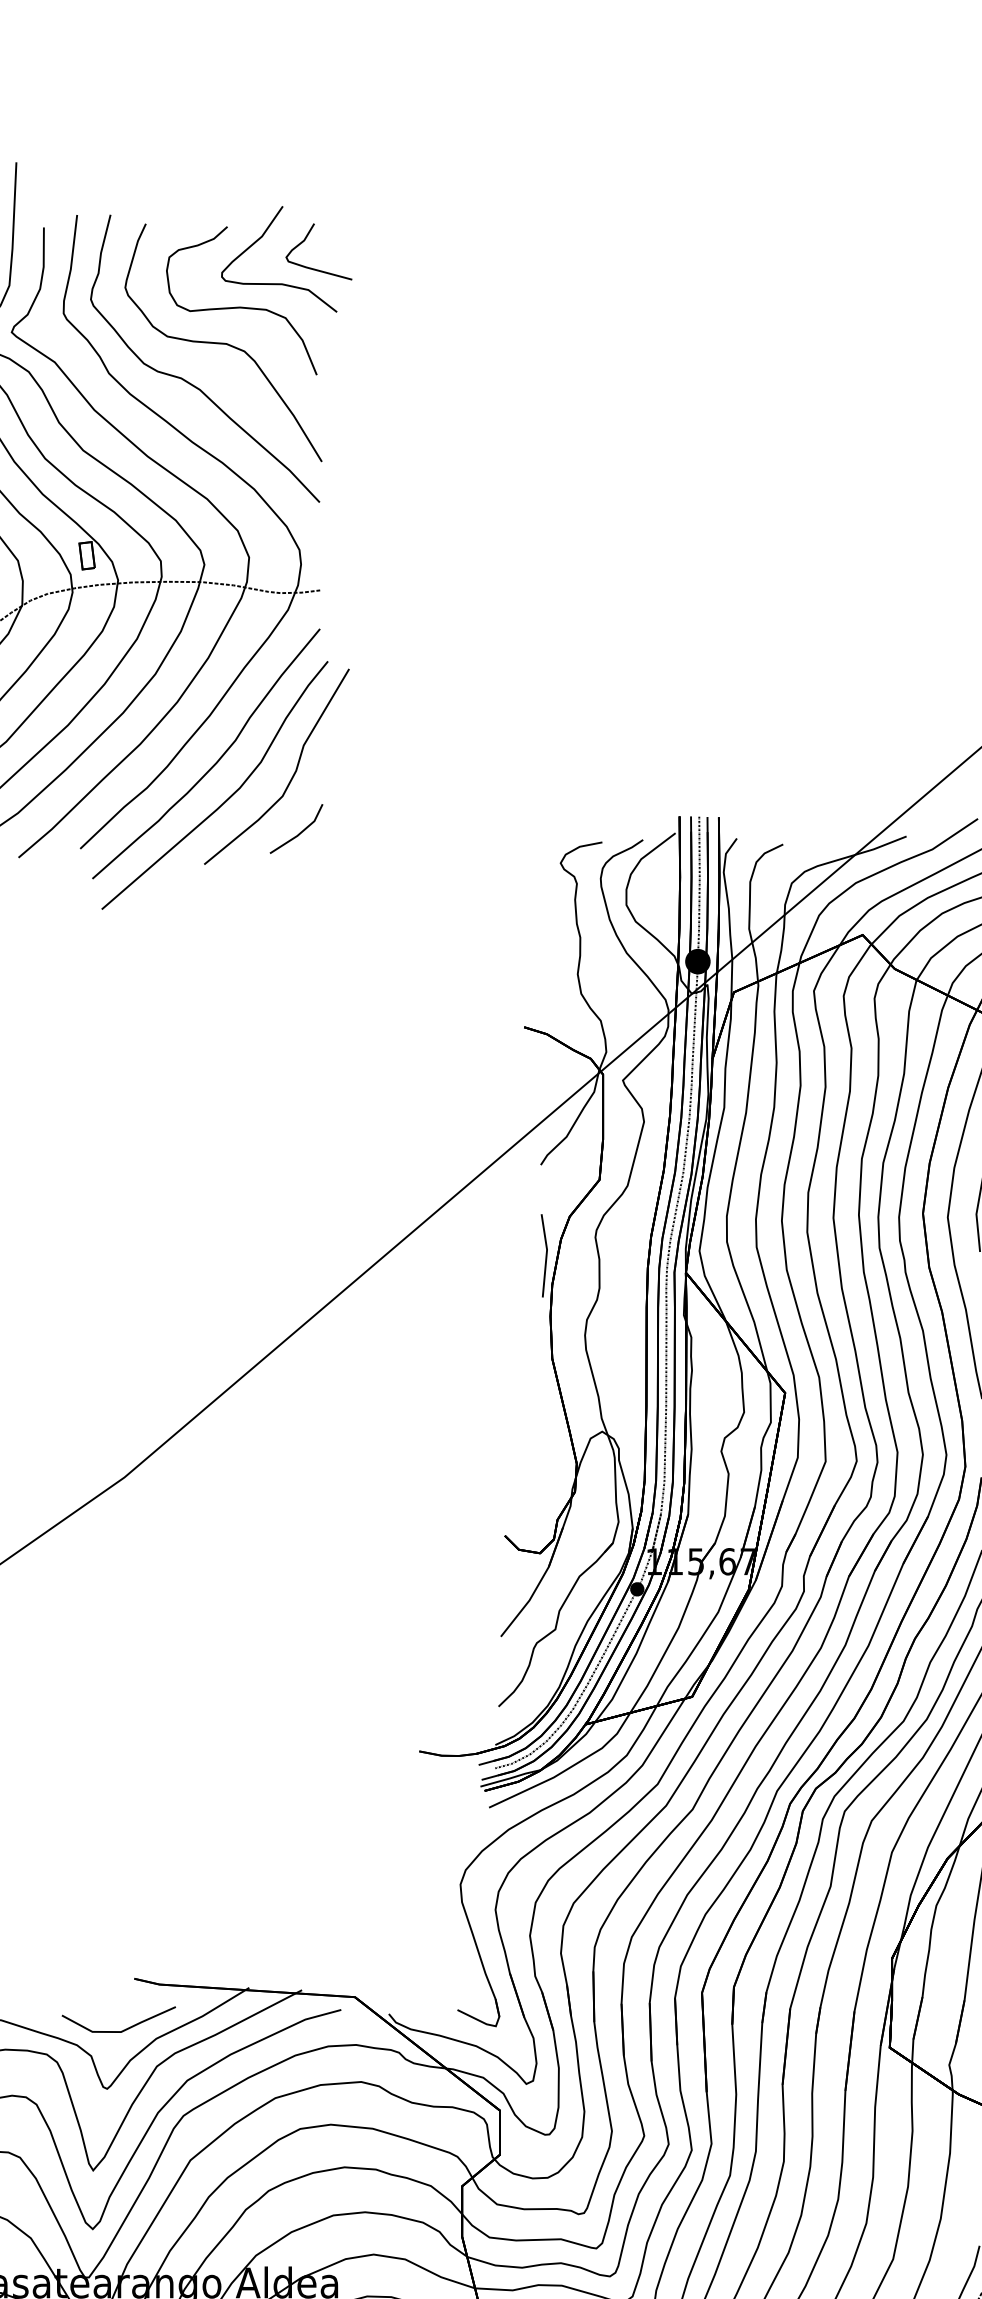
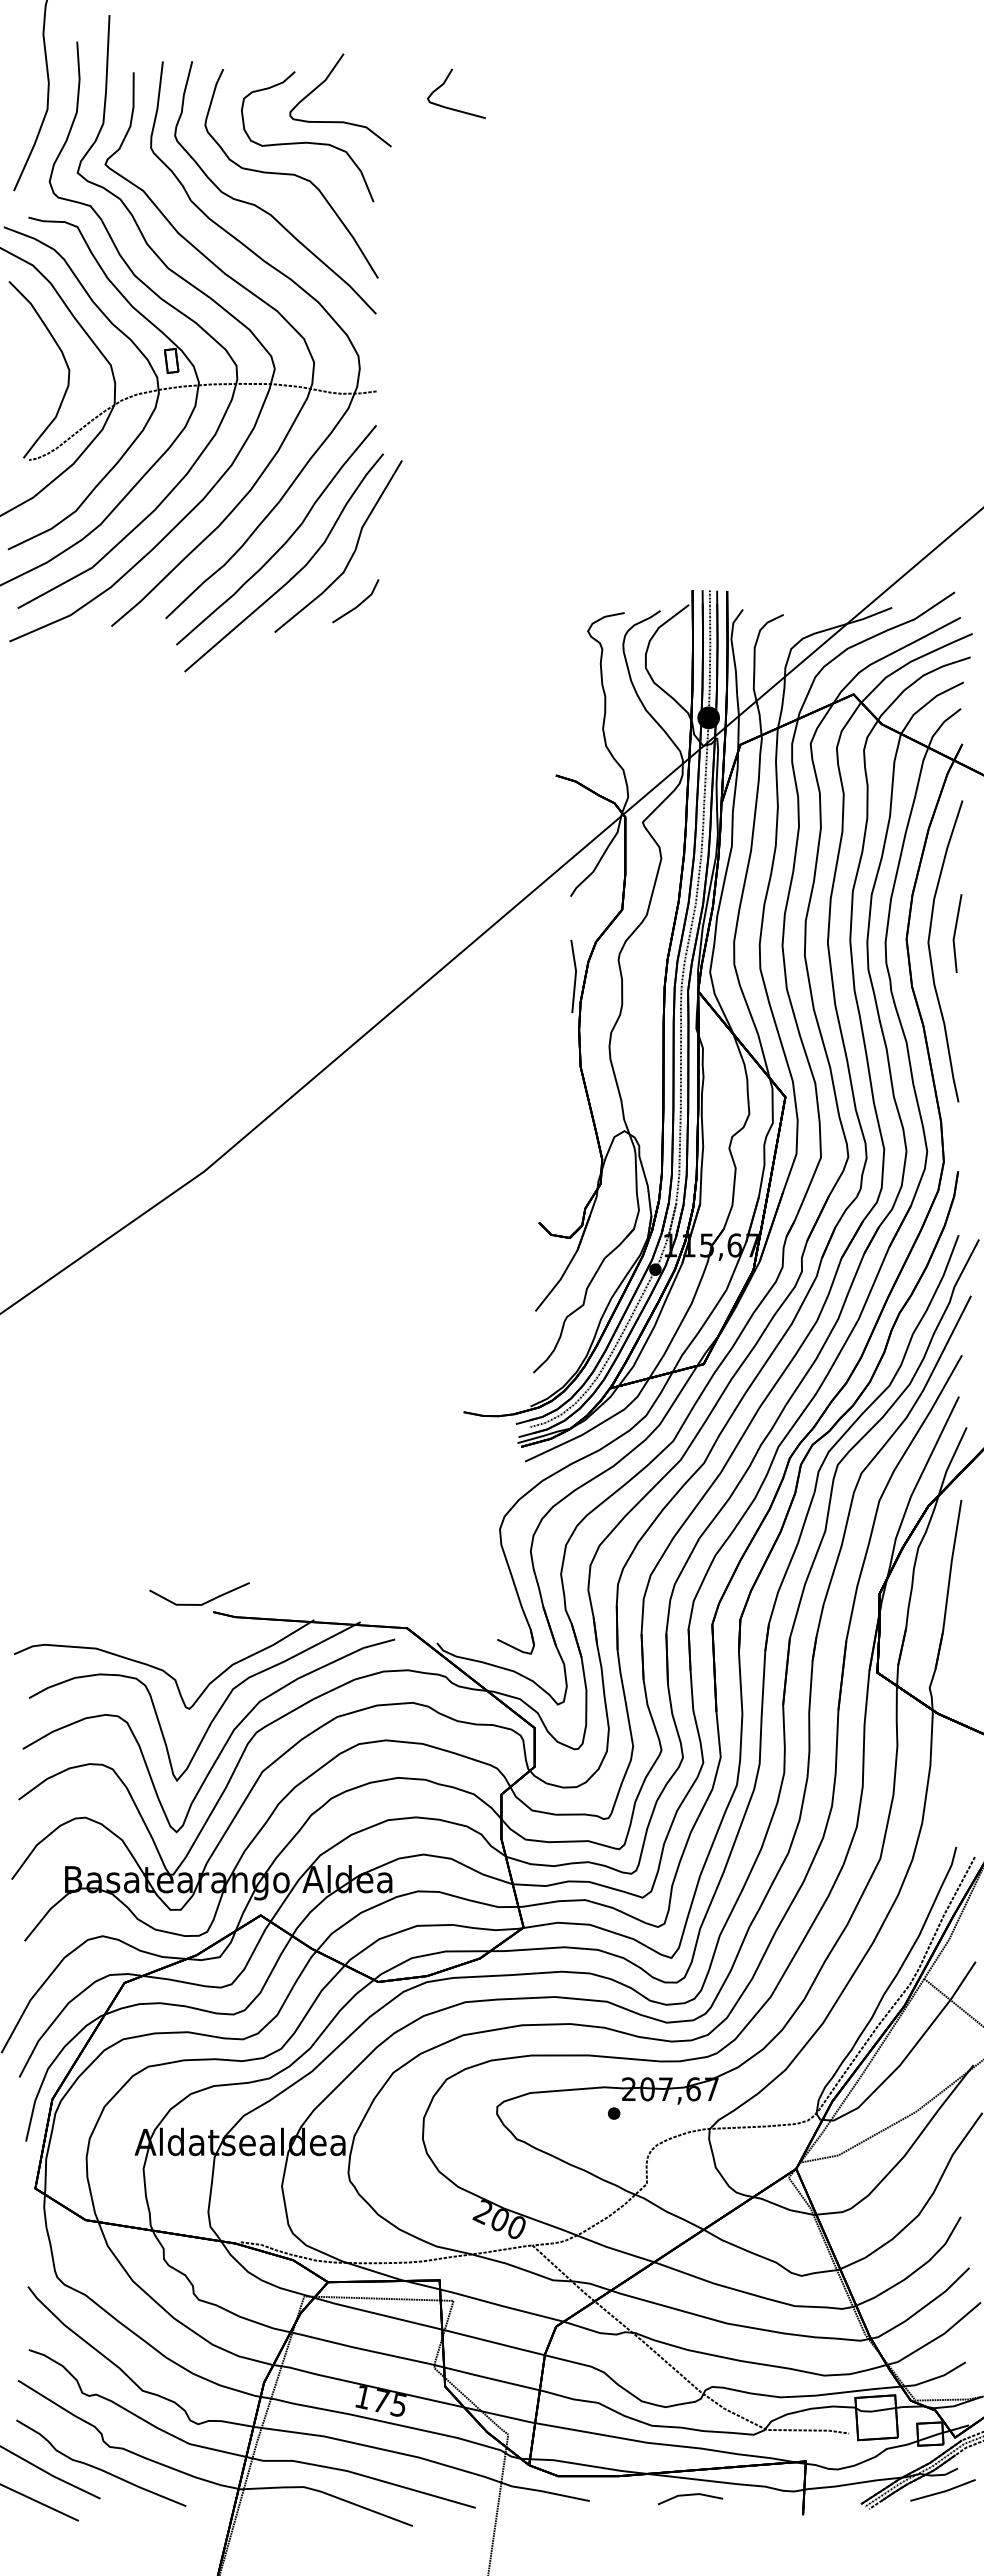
curve: (305, 241) -> (444, 84), moved
part: (121, 2030) -> (201, 1603), moved

